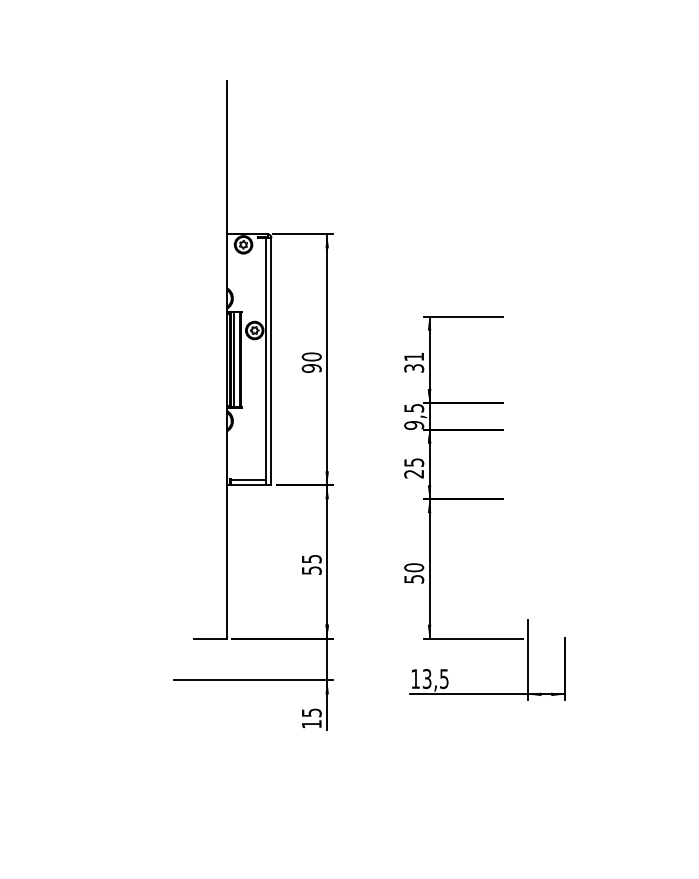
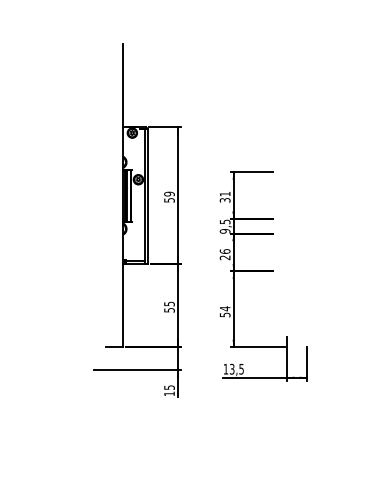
text: (311, 363) -> (169, 197), 90 -> 59
text: (412, 462) -> (224, 251), 25 -> 26
text: (412, 567) -> (224, 308), 50 -> 54

